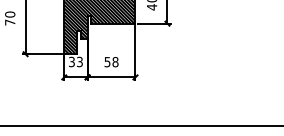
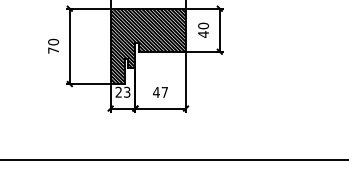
text: (71, 62) -> (118, 92), 33 -> 23
text: (111, 62) -> (160, 92), 58 -> 47

